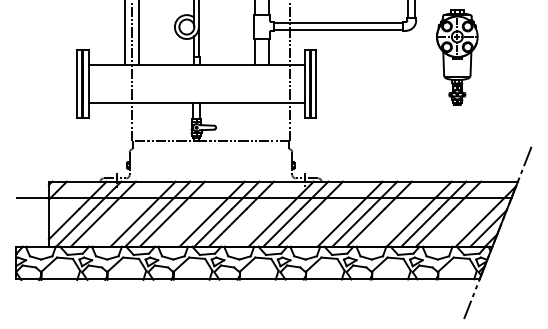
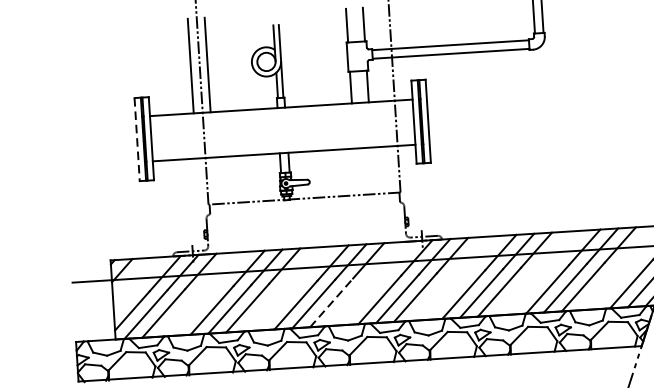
part: (457, 57) -> (597, 78), removed
line: (76, 84) -> (136, 140), solid -> dashed
line: (227, 227) -> (331, 302), solid -> dashed

